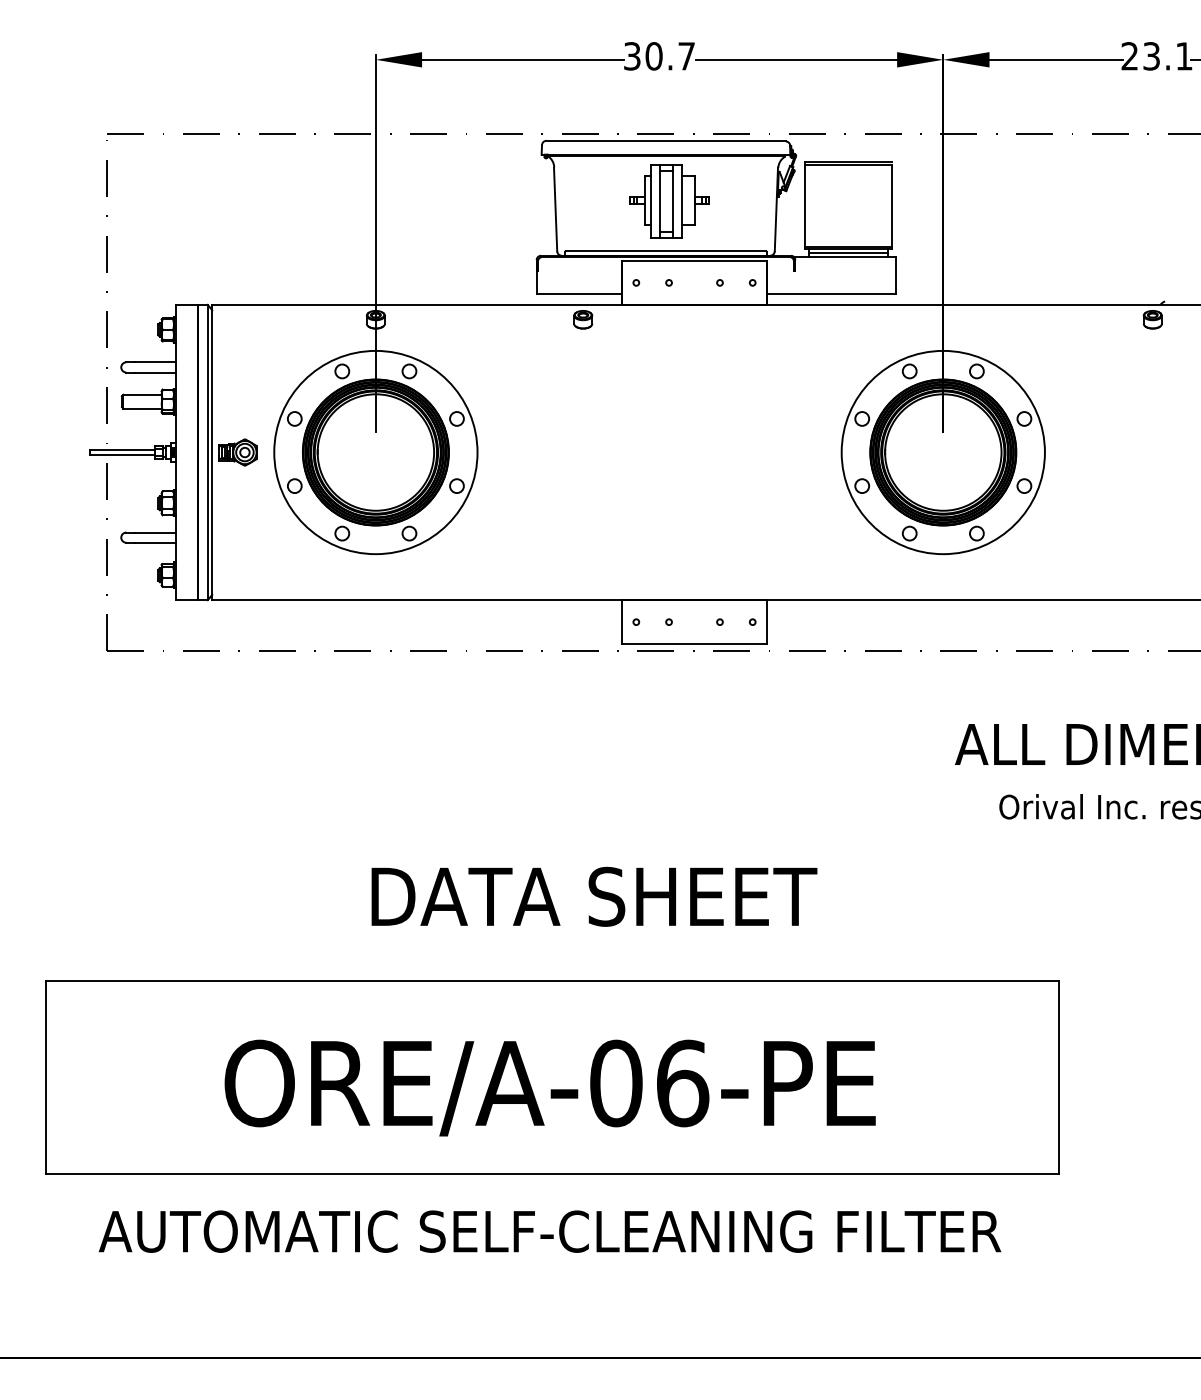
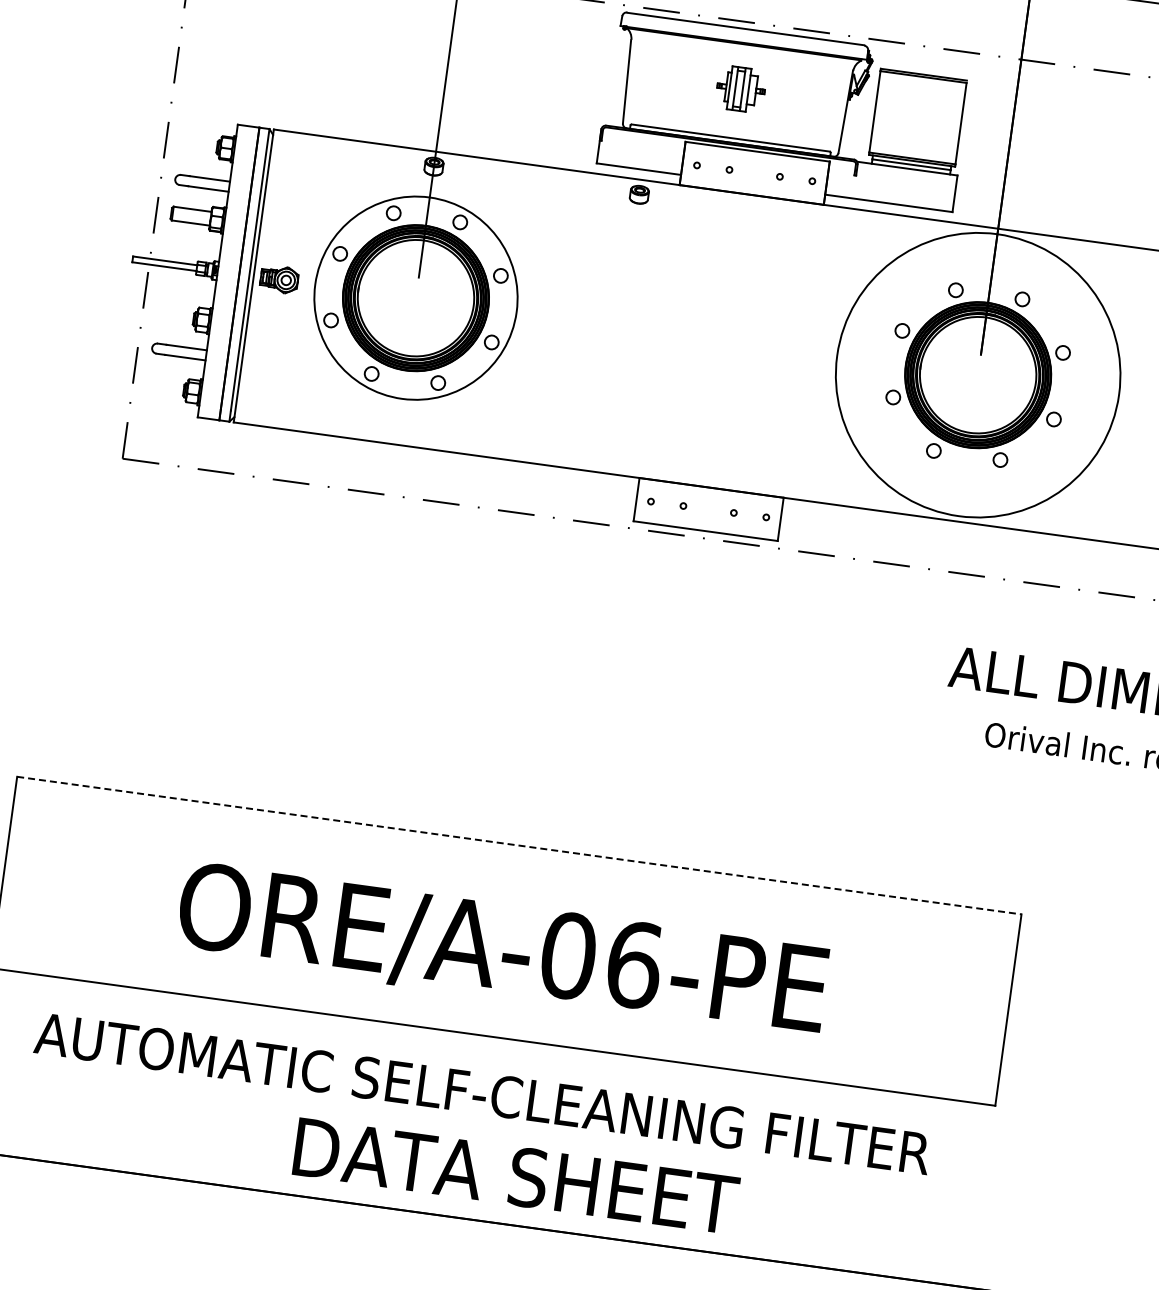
part: (669, 201) -> (740, 89), size x0.6
circle: (942, 452) -> (977, 375), size x1.4
text: (594, 896) -> (516, 1175), moved
line: (552, 980) -> (519, 845), solid -> dashed

